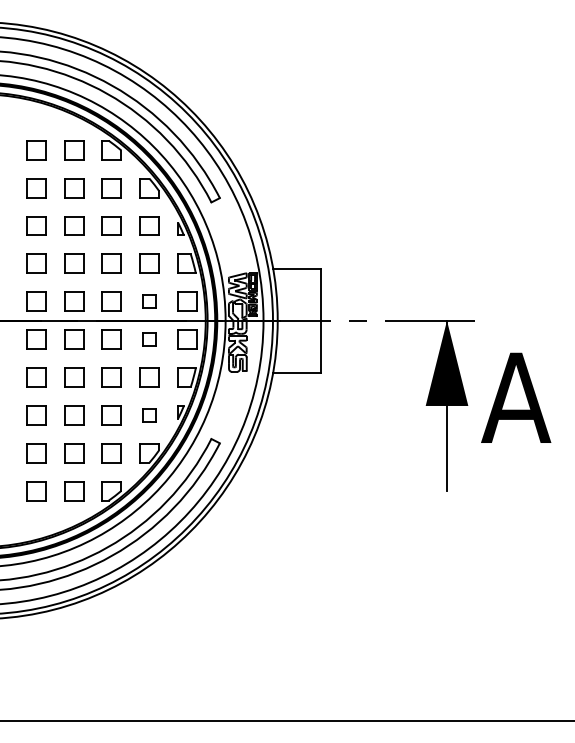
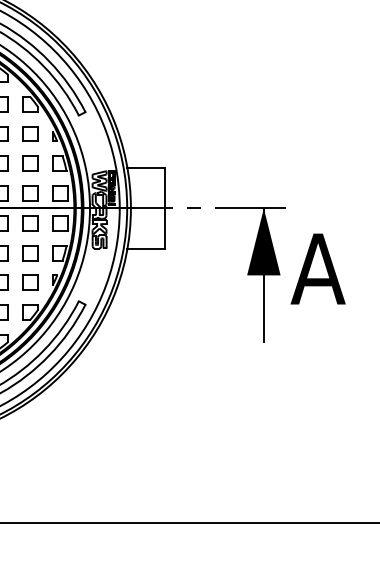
part: (149, 301) -> (30, 193), size x1.43
part: (149, 339) -> (30, 223), size x1.43
part: (149, 415) -> (30, 282), size x1.43

